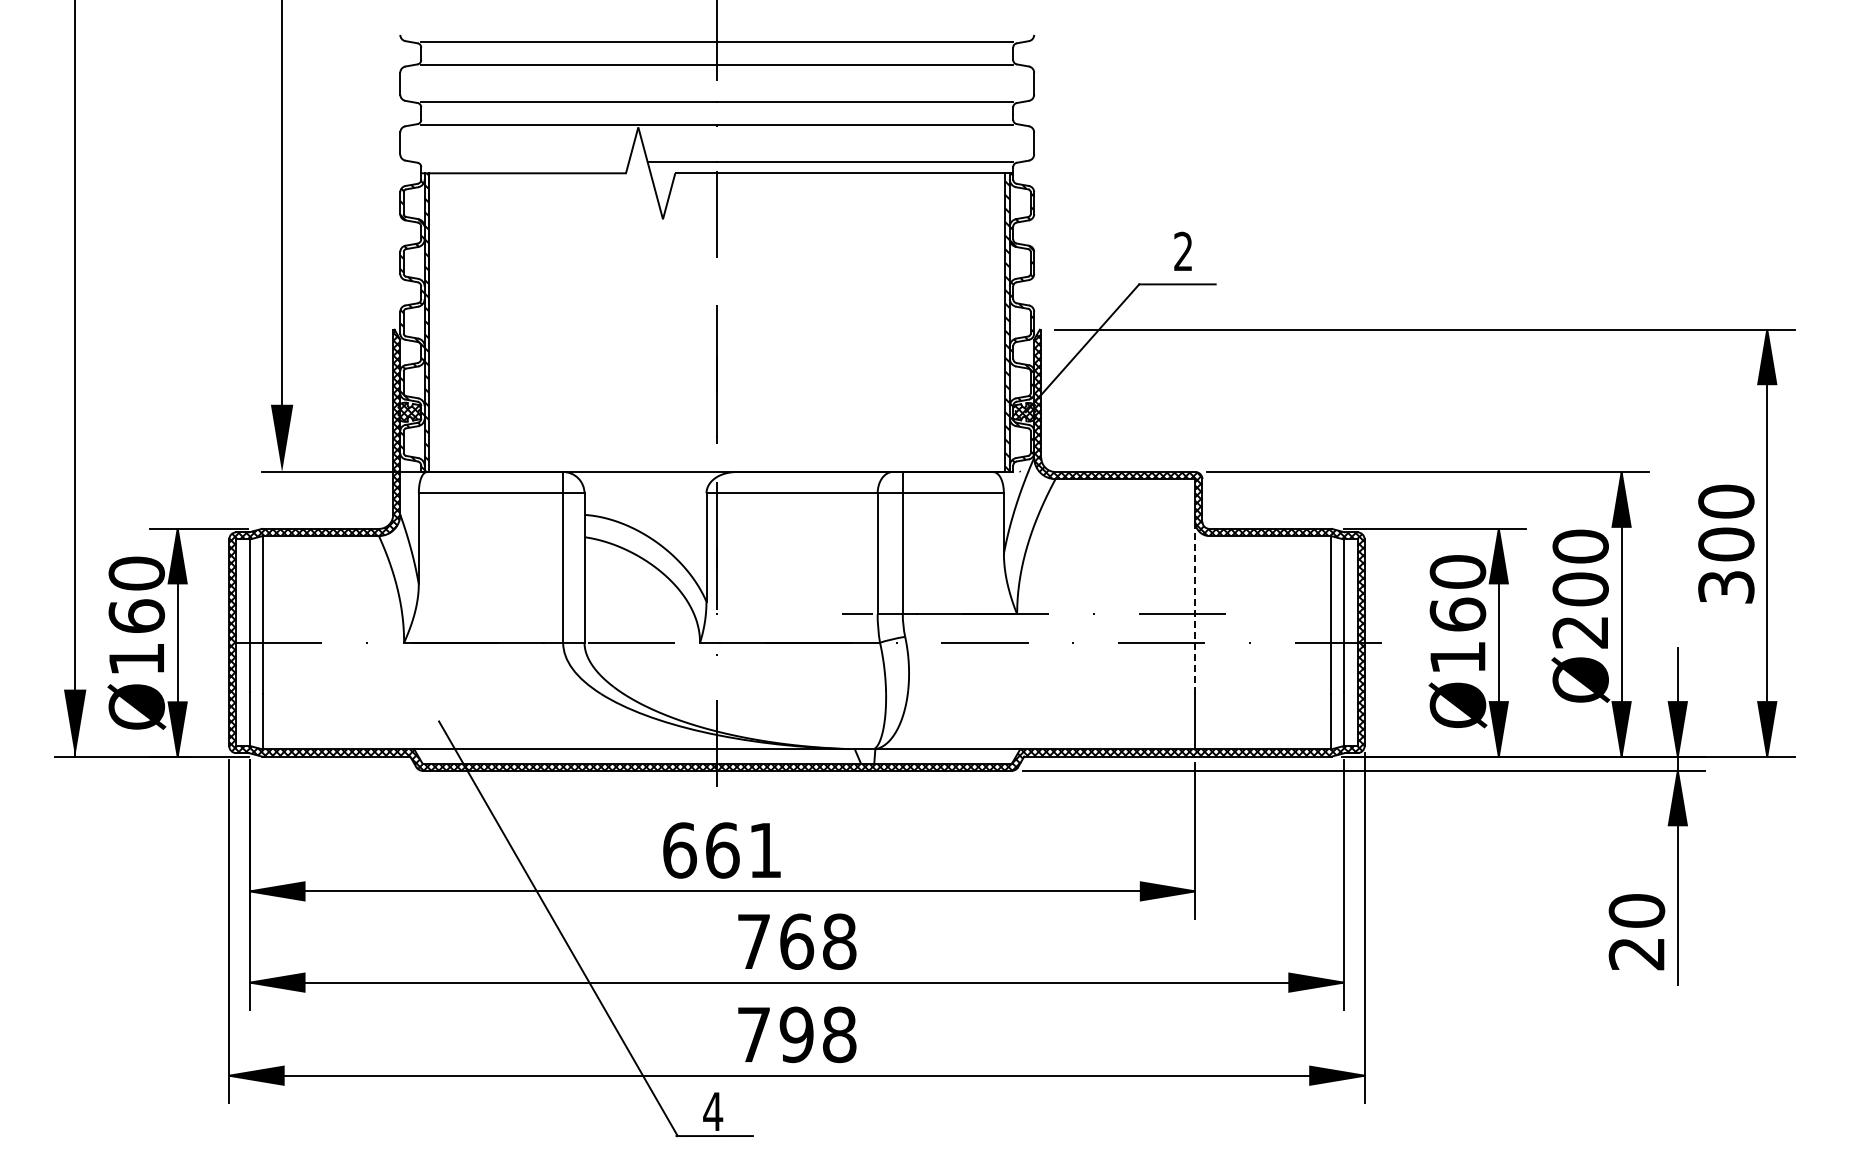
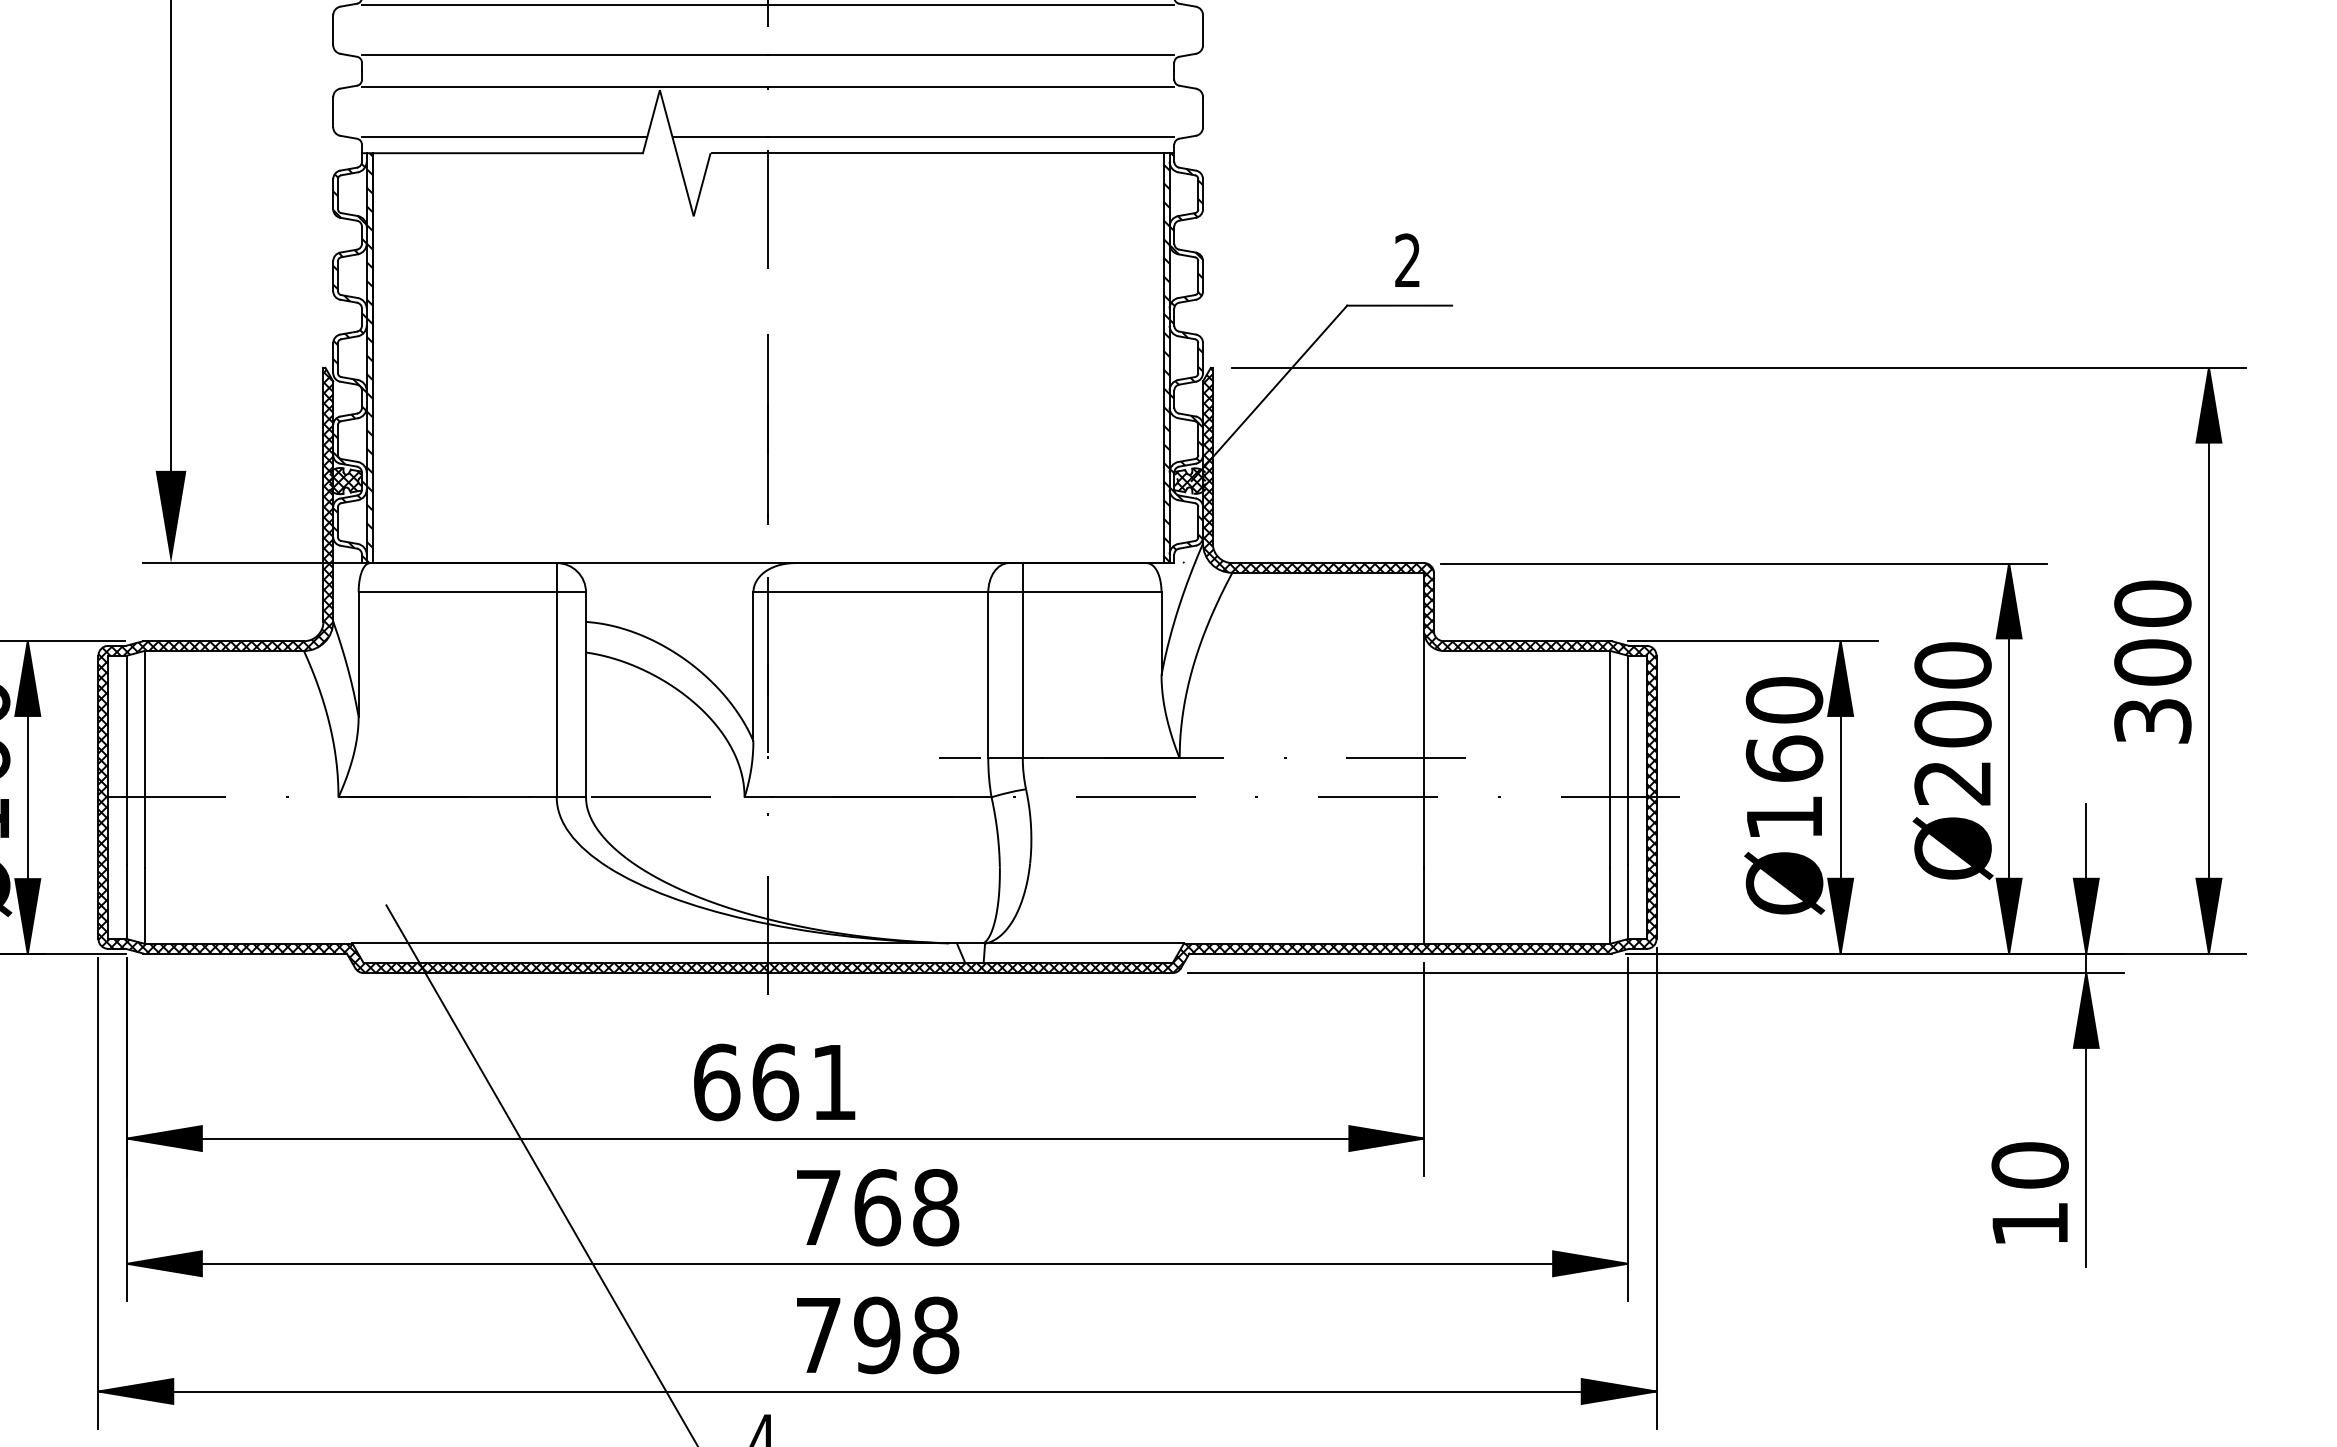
line: (525, 161) -> (505, 137), added
line: (1195, 607) -> (1424, 749), dashed -> solid
text: (1636, 954) -> (2029, 1225), 20 -> 10

